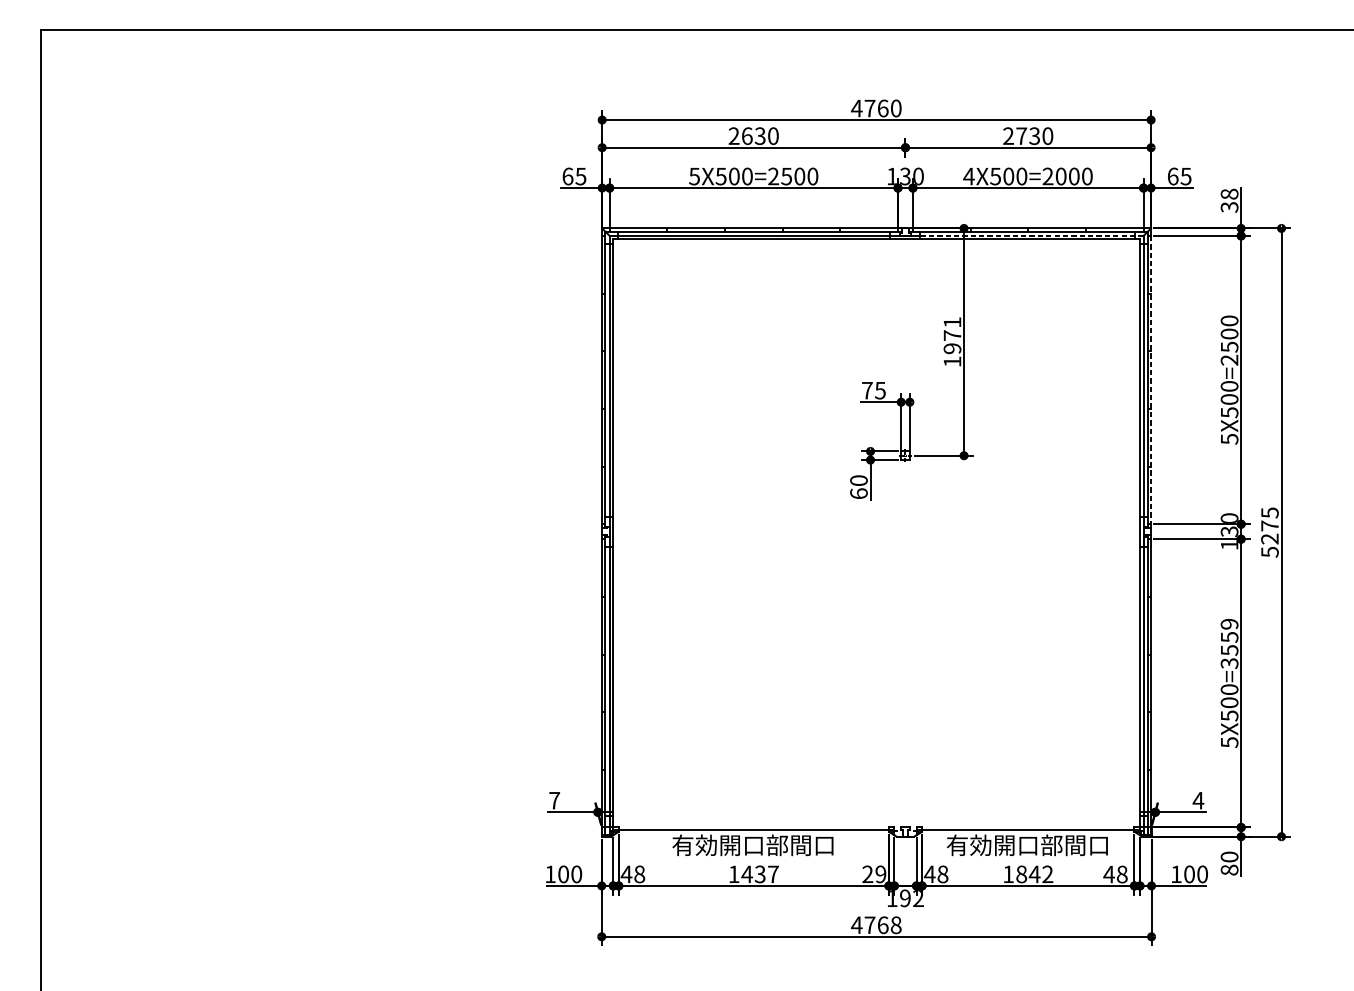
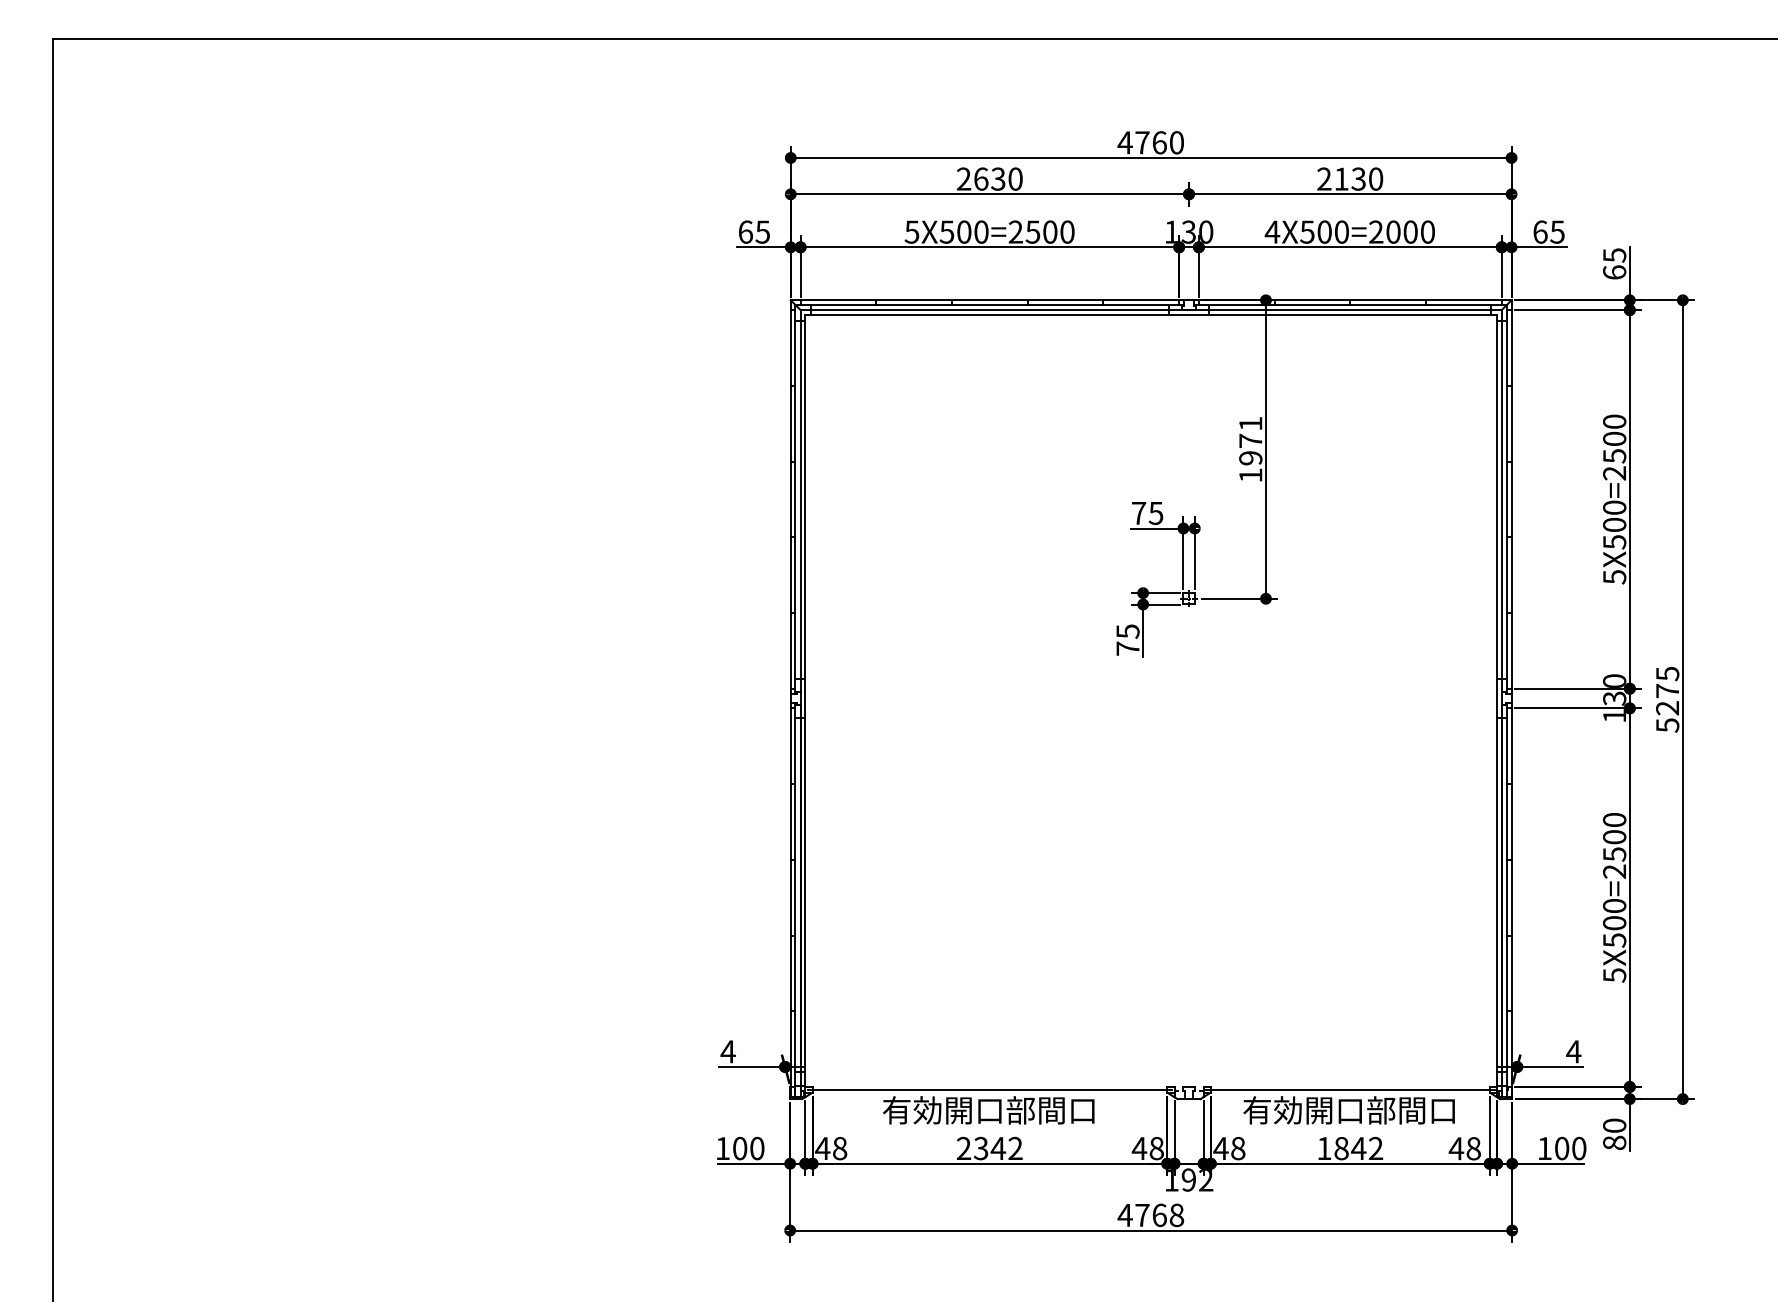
text: (1021, 135) -> (1341, 178), 2730 -> 2130
text: (1229, 200) -> (1614, 263), 38 -> 65
line: (1032, 236) -> (1355, 310), dashed -> solid
line: (1151, 380) -> (1511, 499), dashed -> solid
text: (858, 486) -> (1127, 639), 60 -> 75
text: (1229, 644) -> (1614, 846), 5X500=3559 -> 5X500=2500
text: (554, 800) -> (727, 1051), 7 -> 4
text: (753, 874) -> (989, 1148), 1437 -> 2342
text: (873, 874) -> (1147, 1148), 29 -> 48

